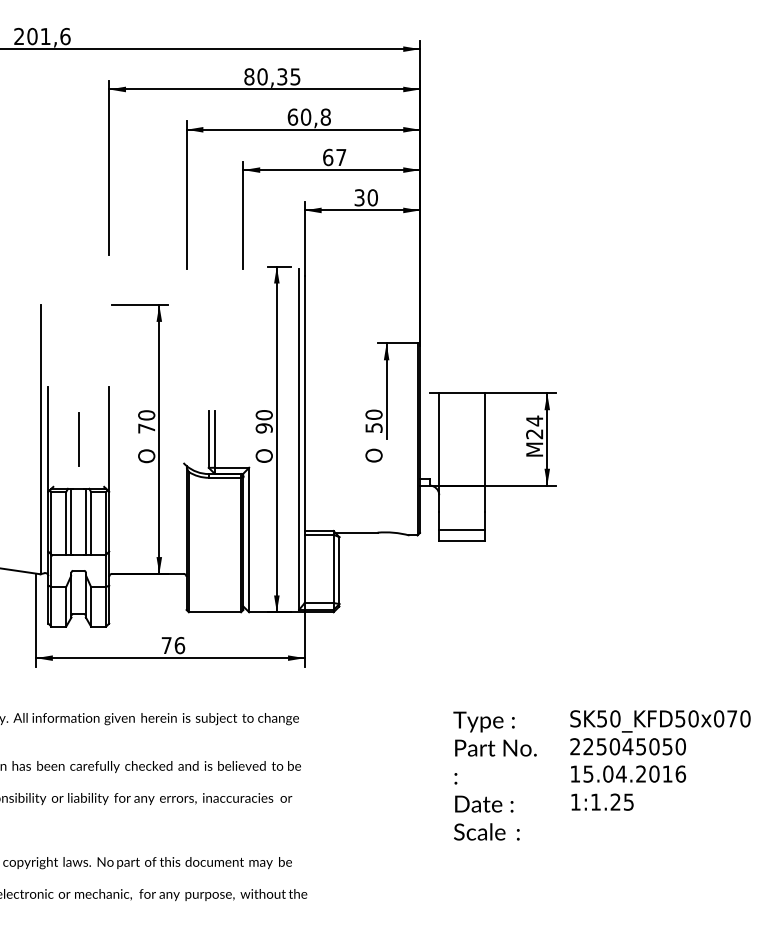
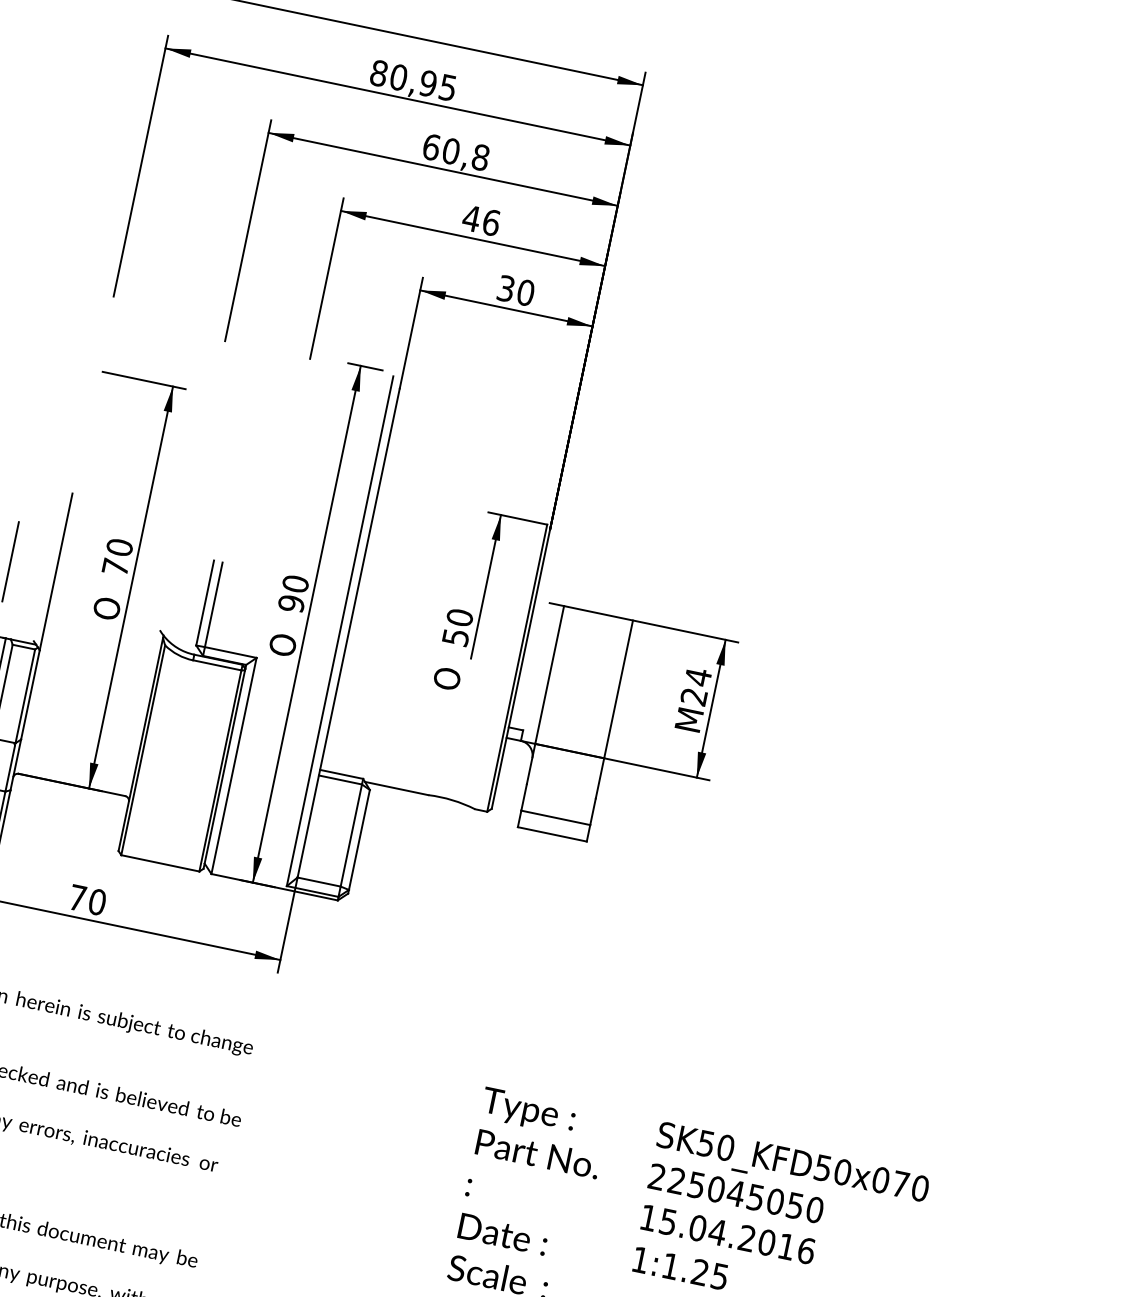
text: (282, 76) -> (428, 83), 80,35 -> 80,95
text: (334, 157) -> (481, 220), 67 -> 46
text: (179, 645) -> (96, 901), 76 -> 70

